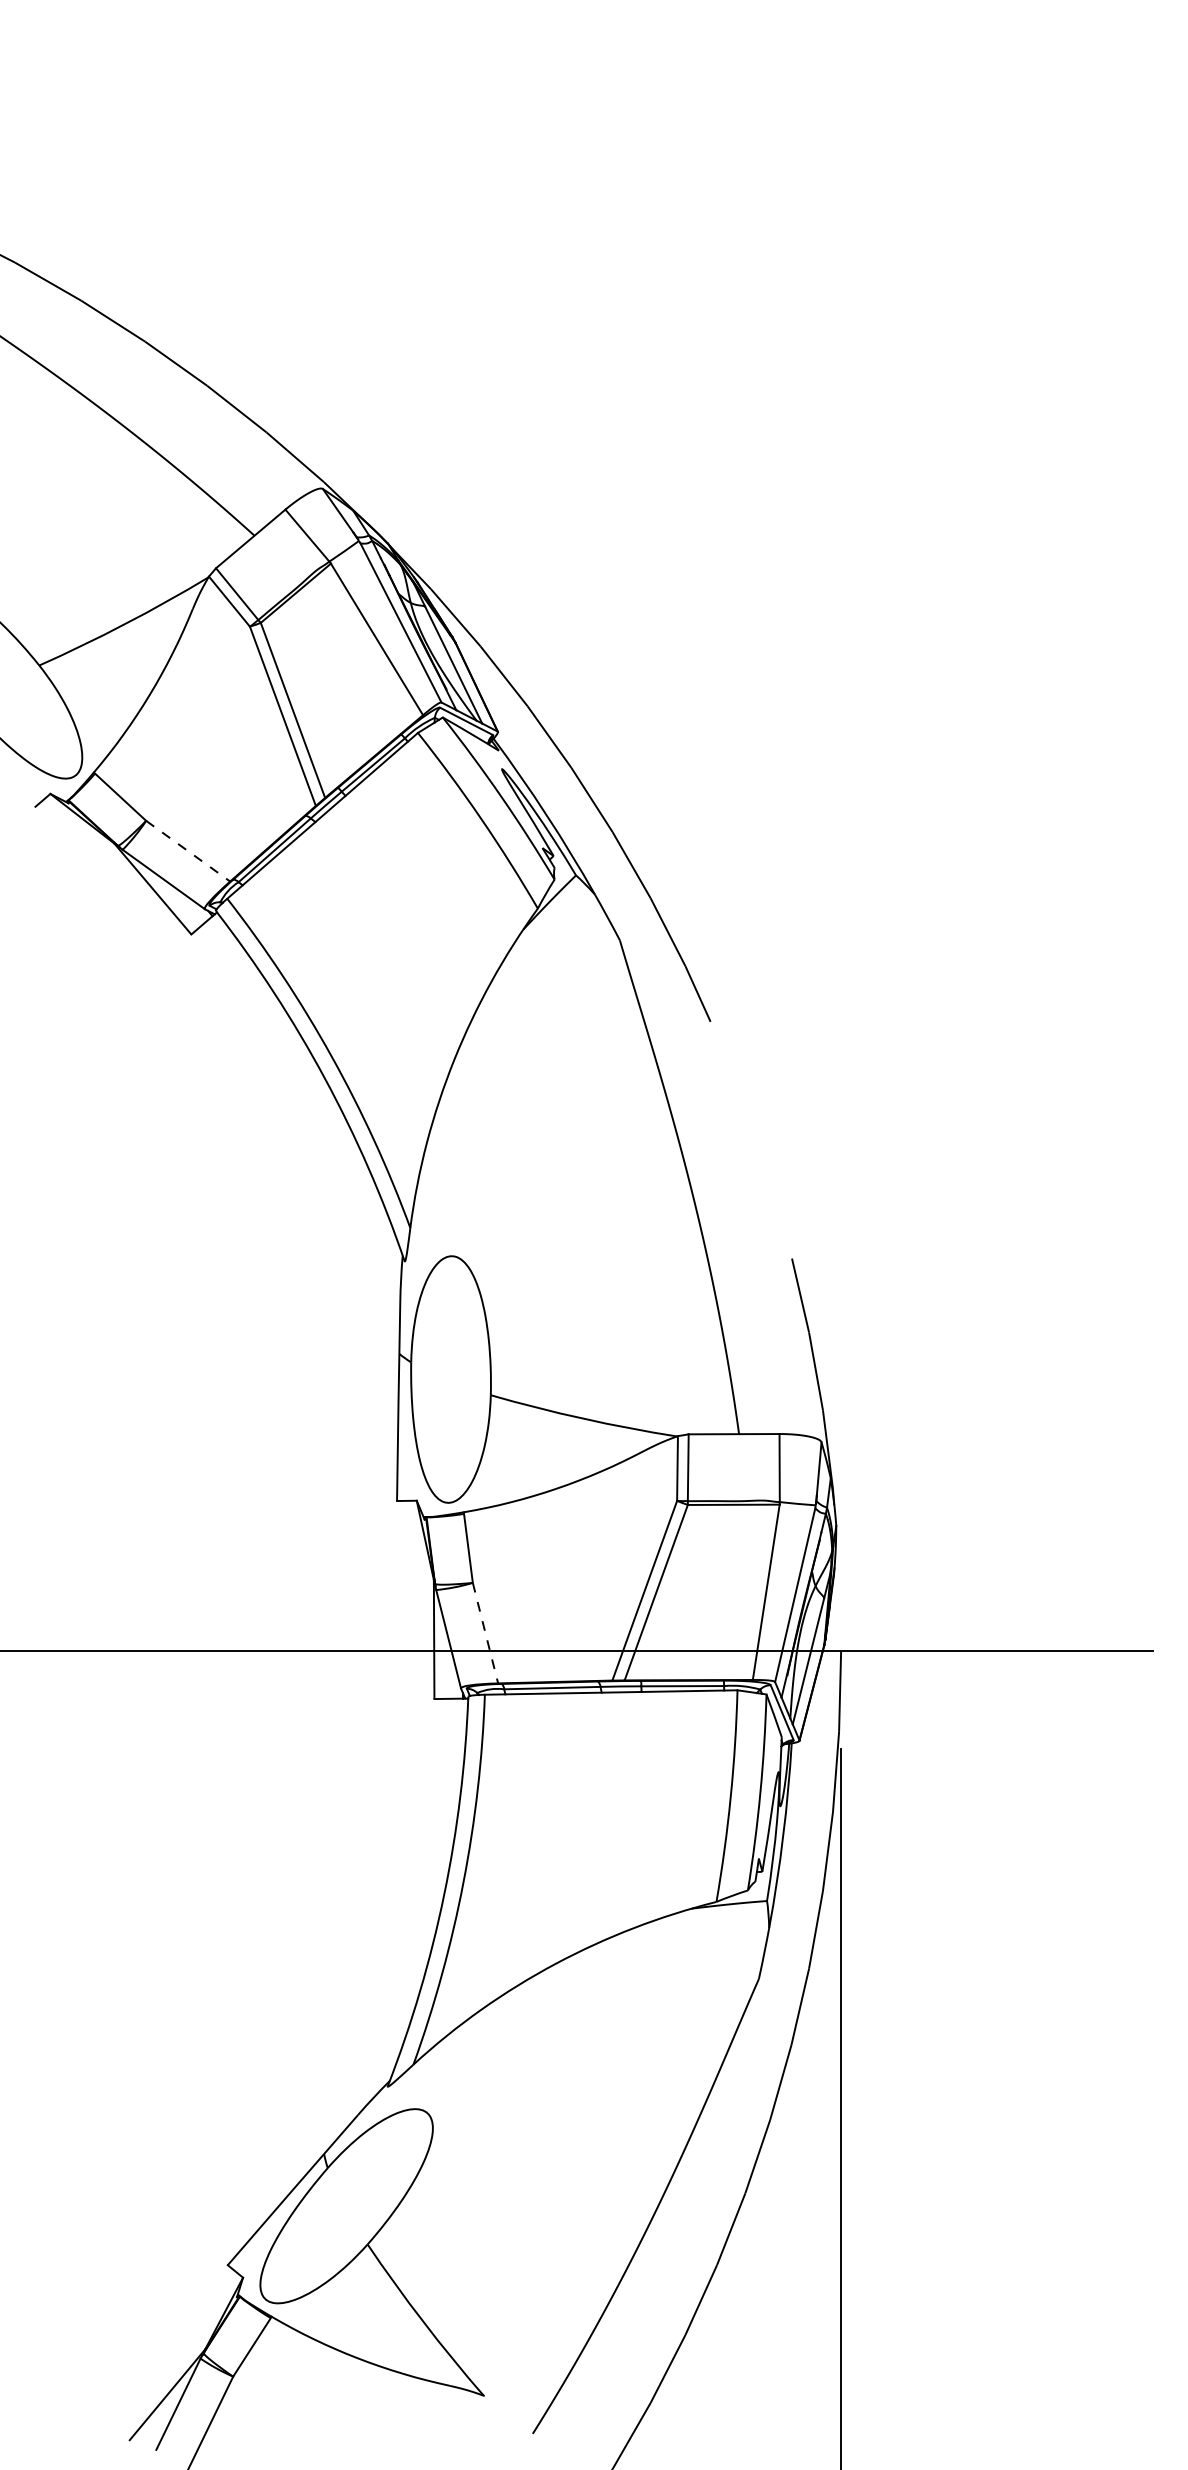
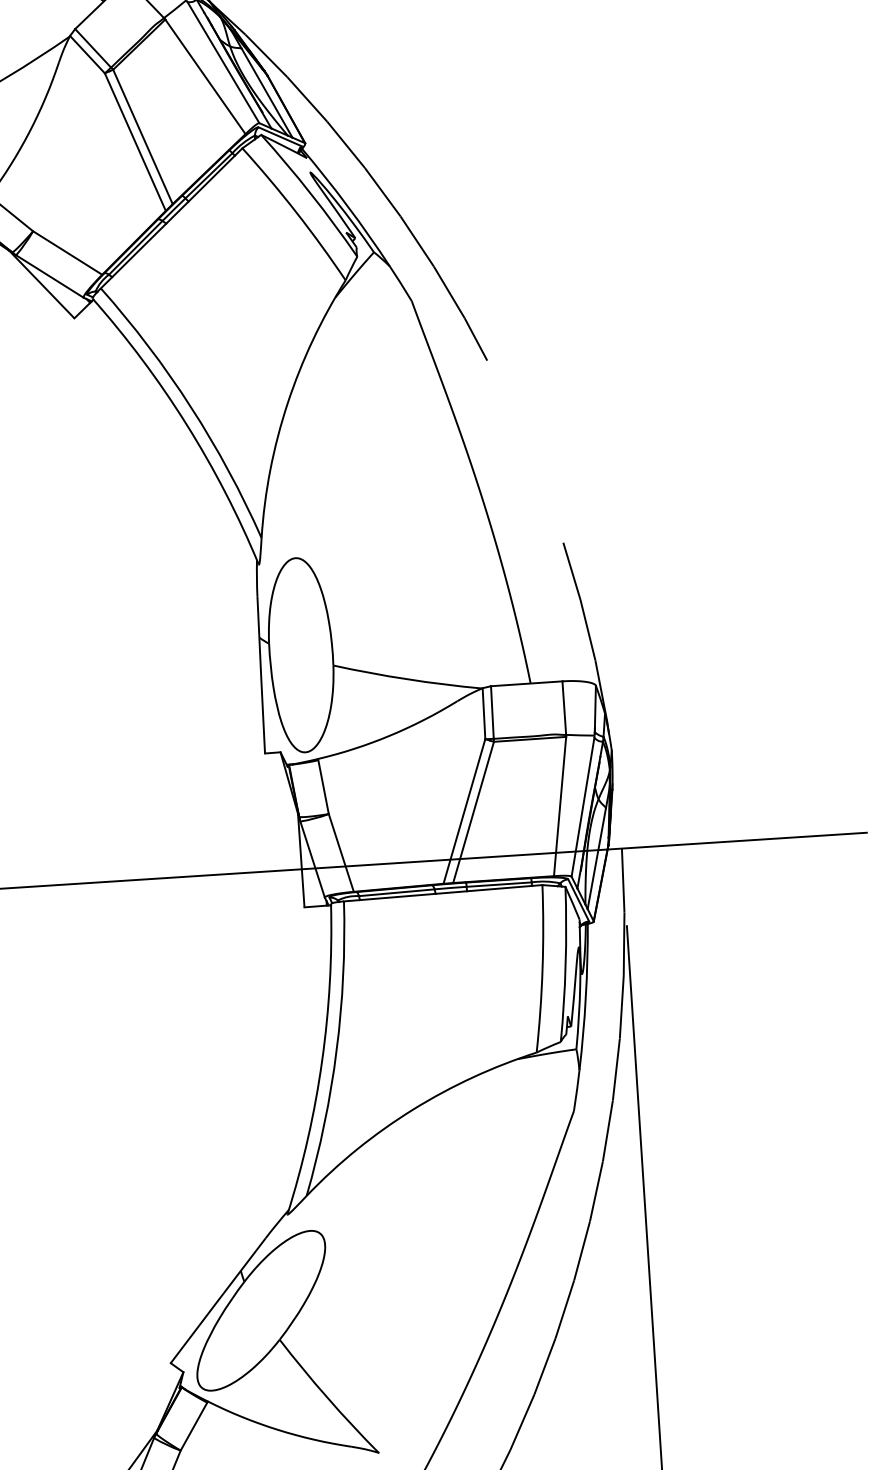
line: (188, 851) -> (67, 253), dashed -> solid
line: (485, 1633) -> (341, 853), dashed -> solid

